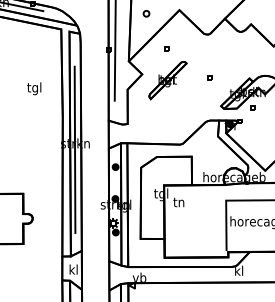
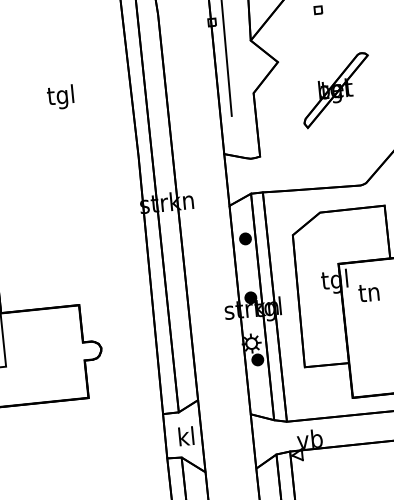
part: (167, 80) -> (335, 90), moved
text: (34, 88) -> (61, 96), moved
line: (74, 149) -> (166, 213), removed

